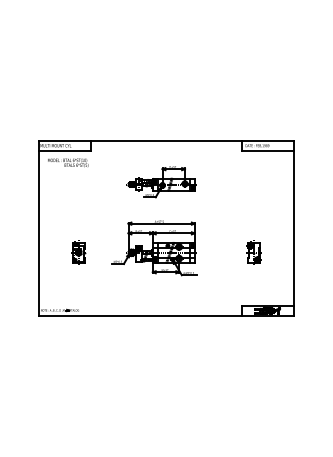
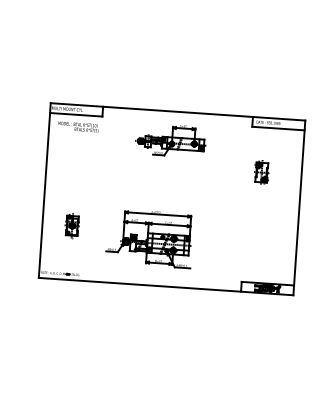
part: (161, 182) -> (171, 141), moved
part: (154, 248) -> (149, 238), moved
part: (78, 252) -> (72, 225), moved
part: (253, 252) -> (261, 172), moved

